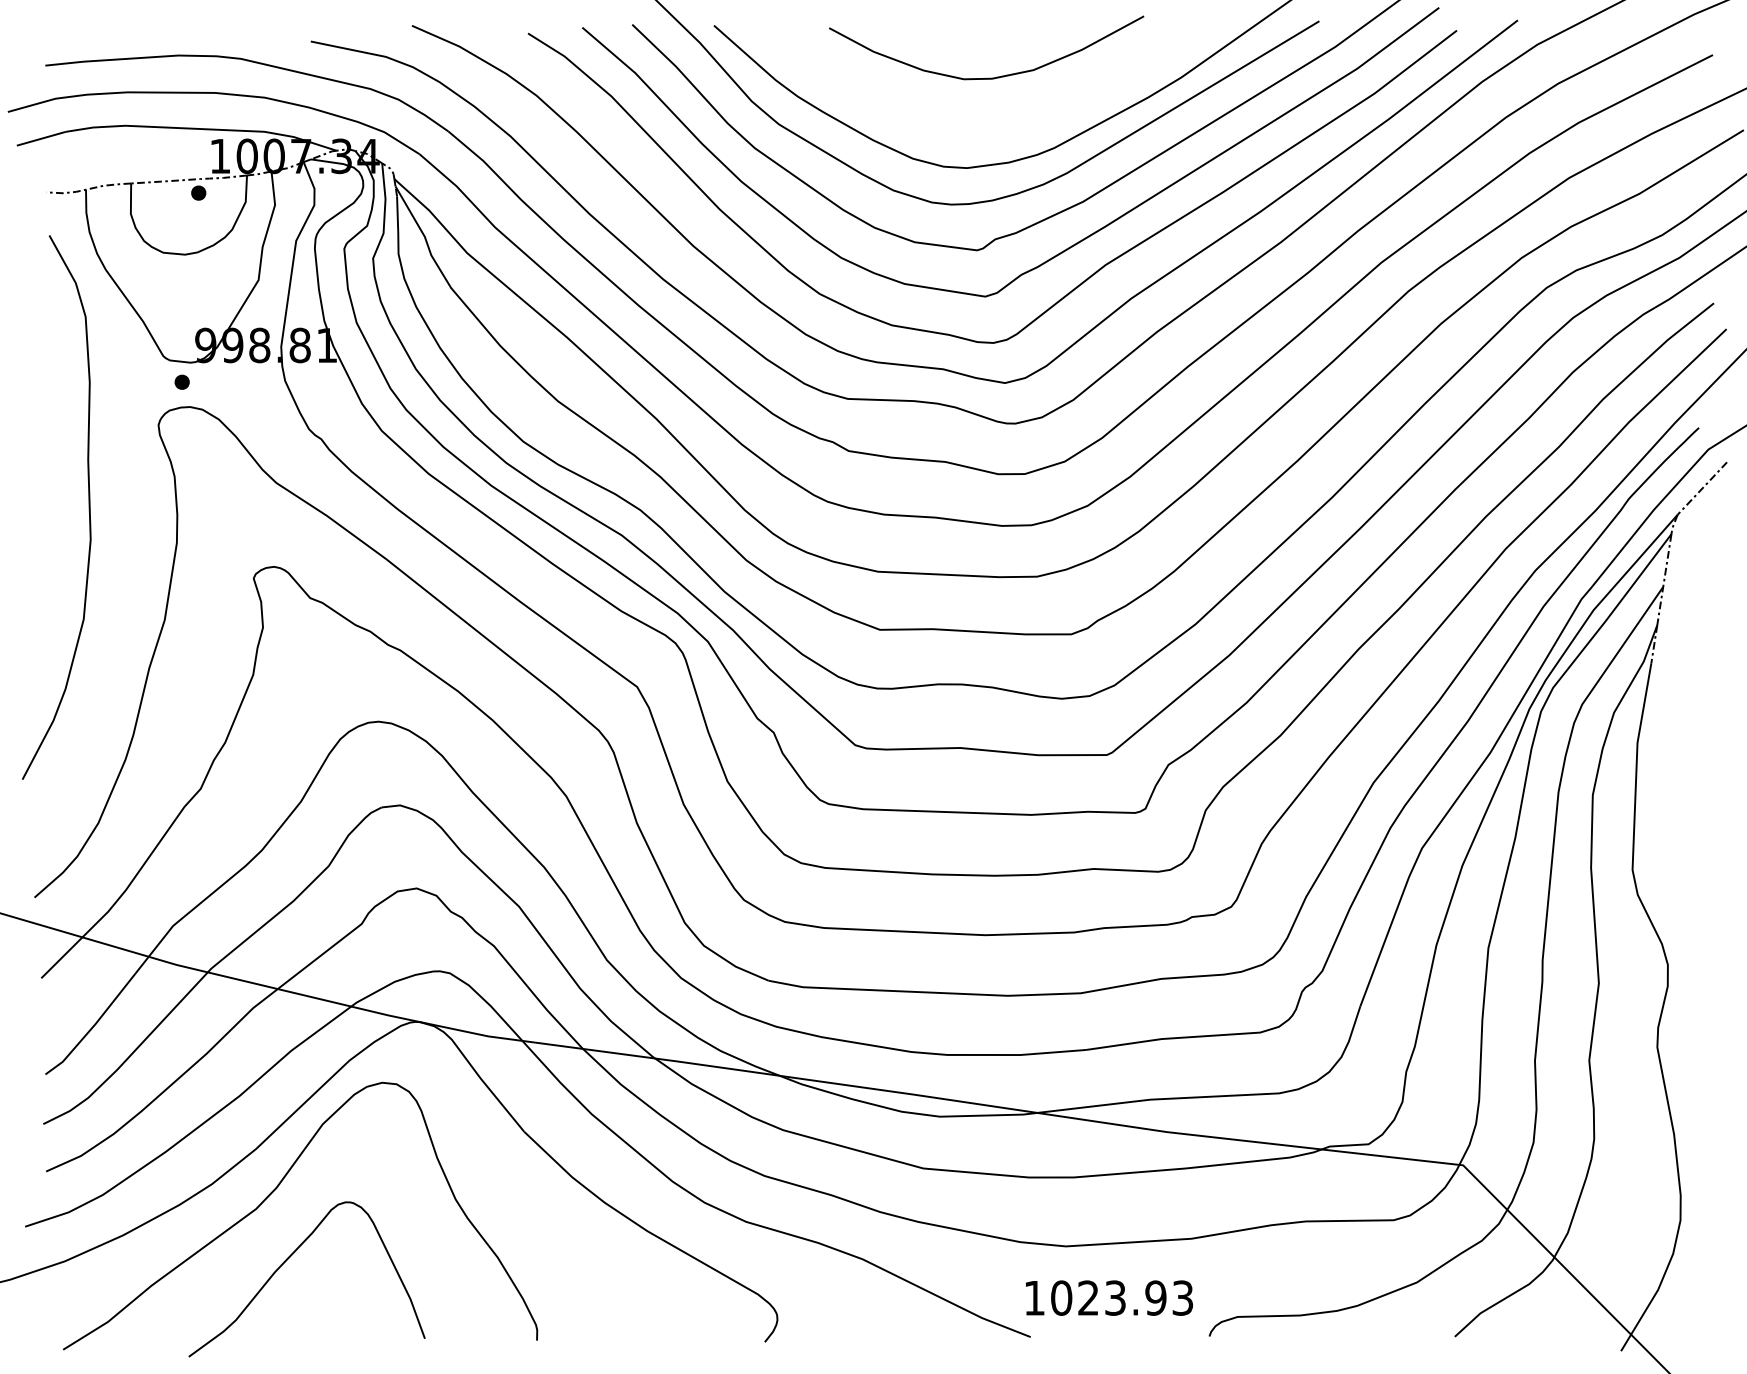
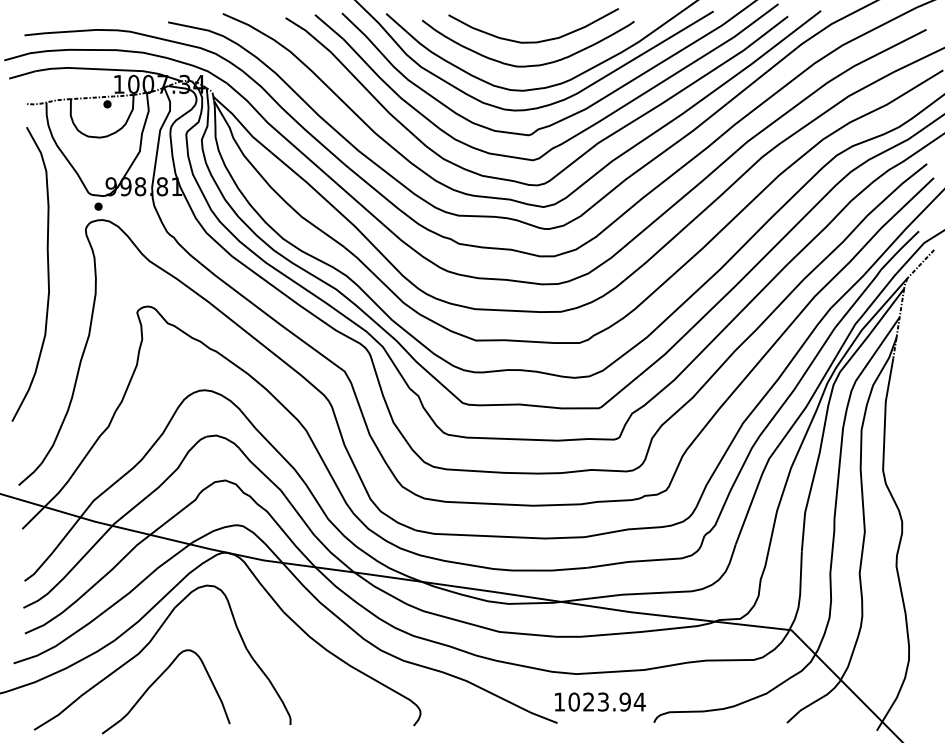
curve: (986, 119) -> (533, 64), added
text: (1182, 1297) -> (639, 701), 1023.93 -> 1023.94

